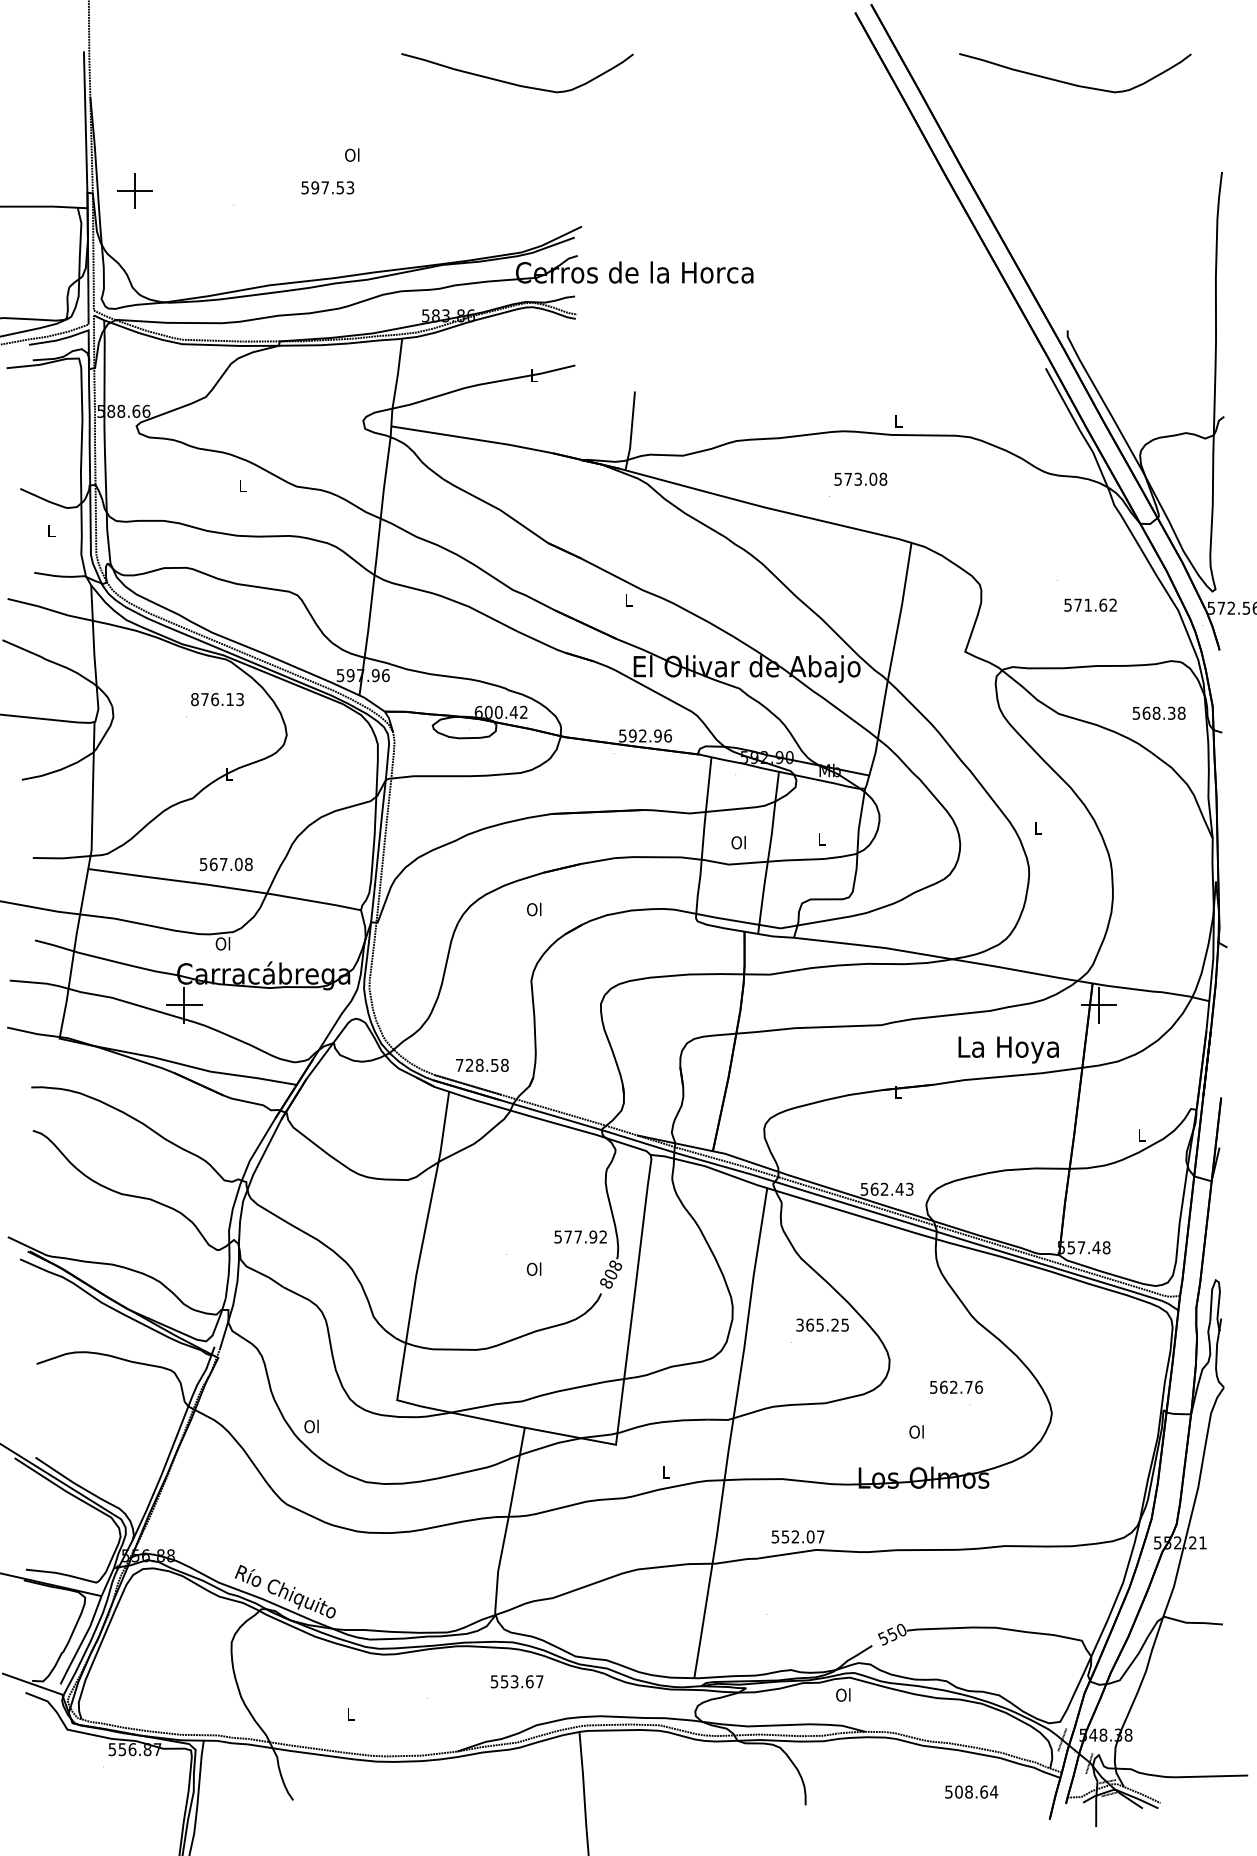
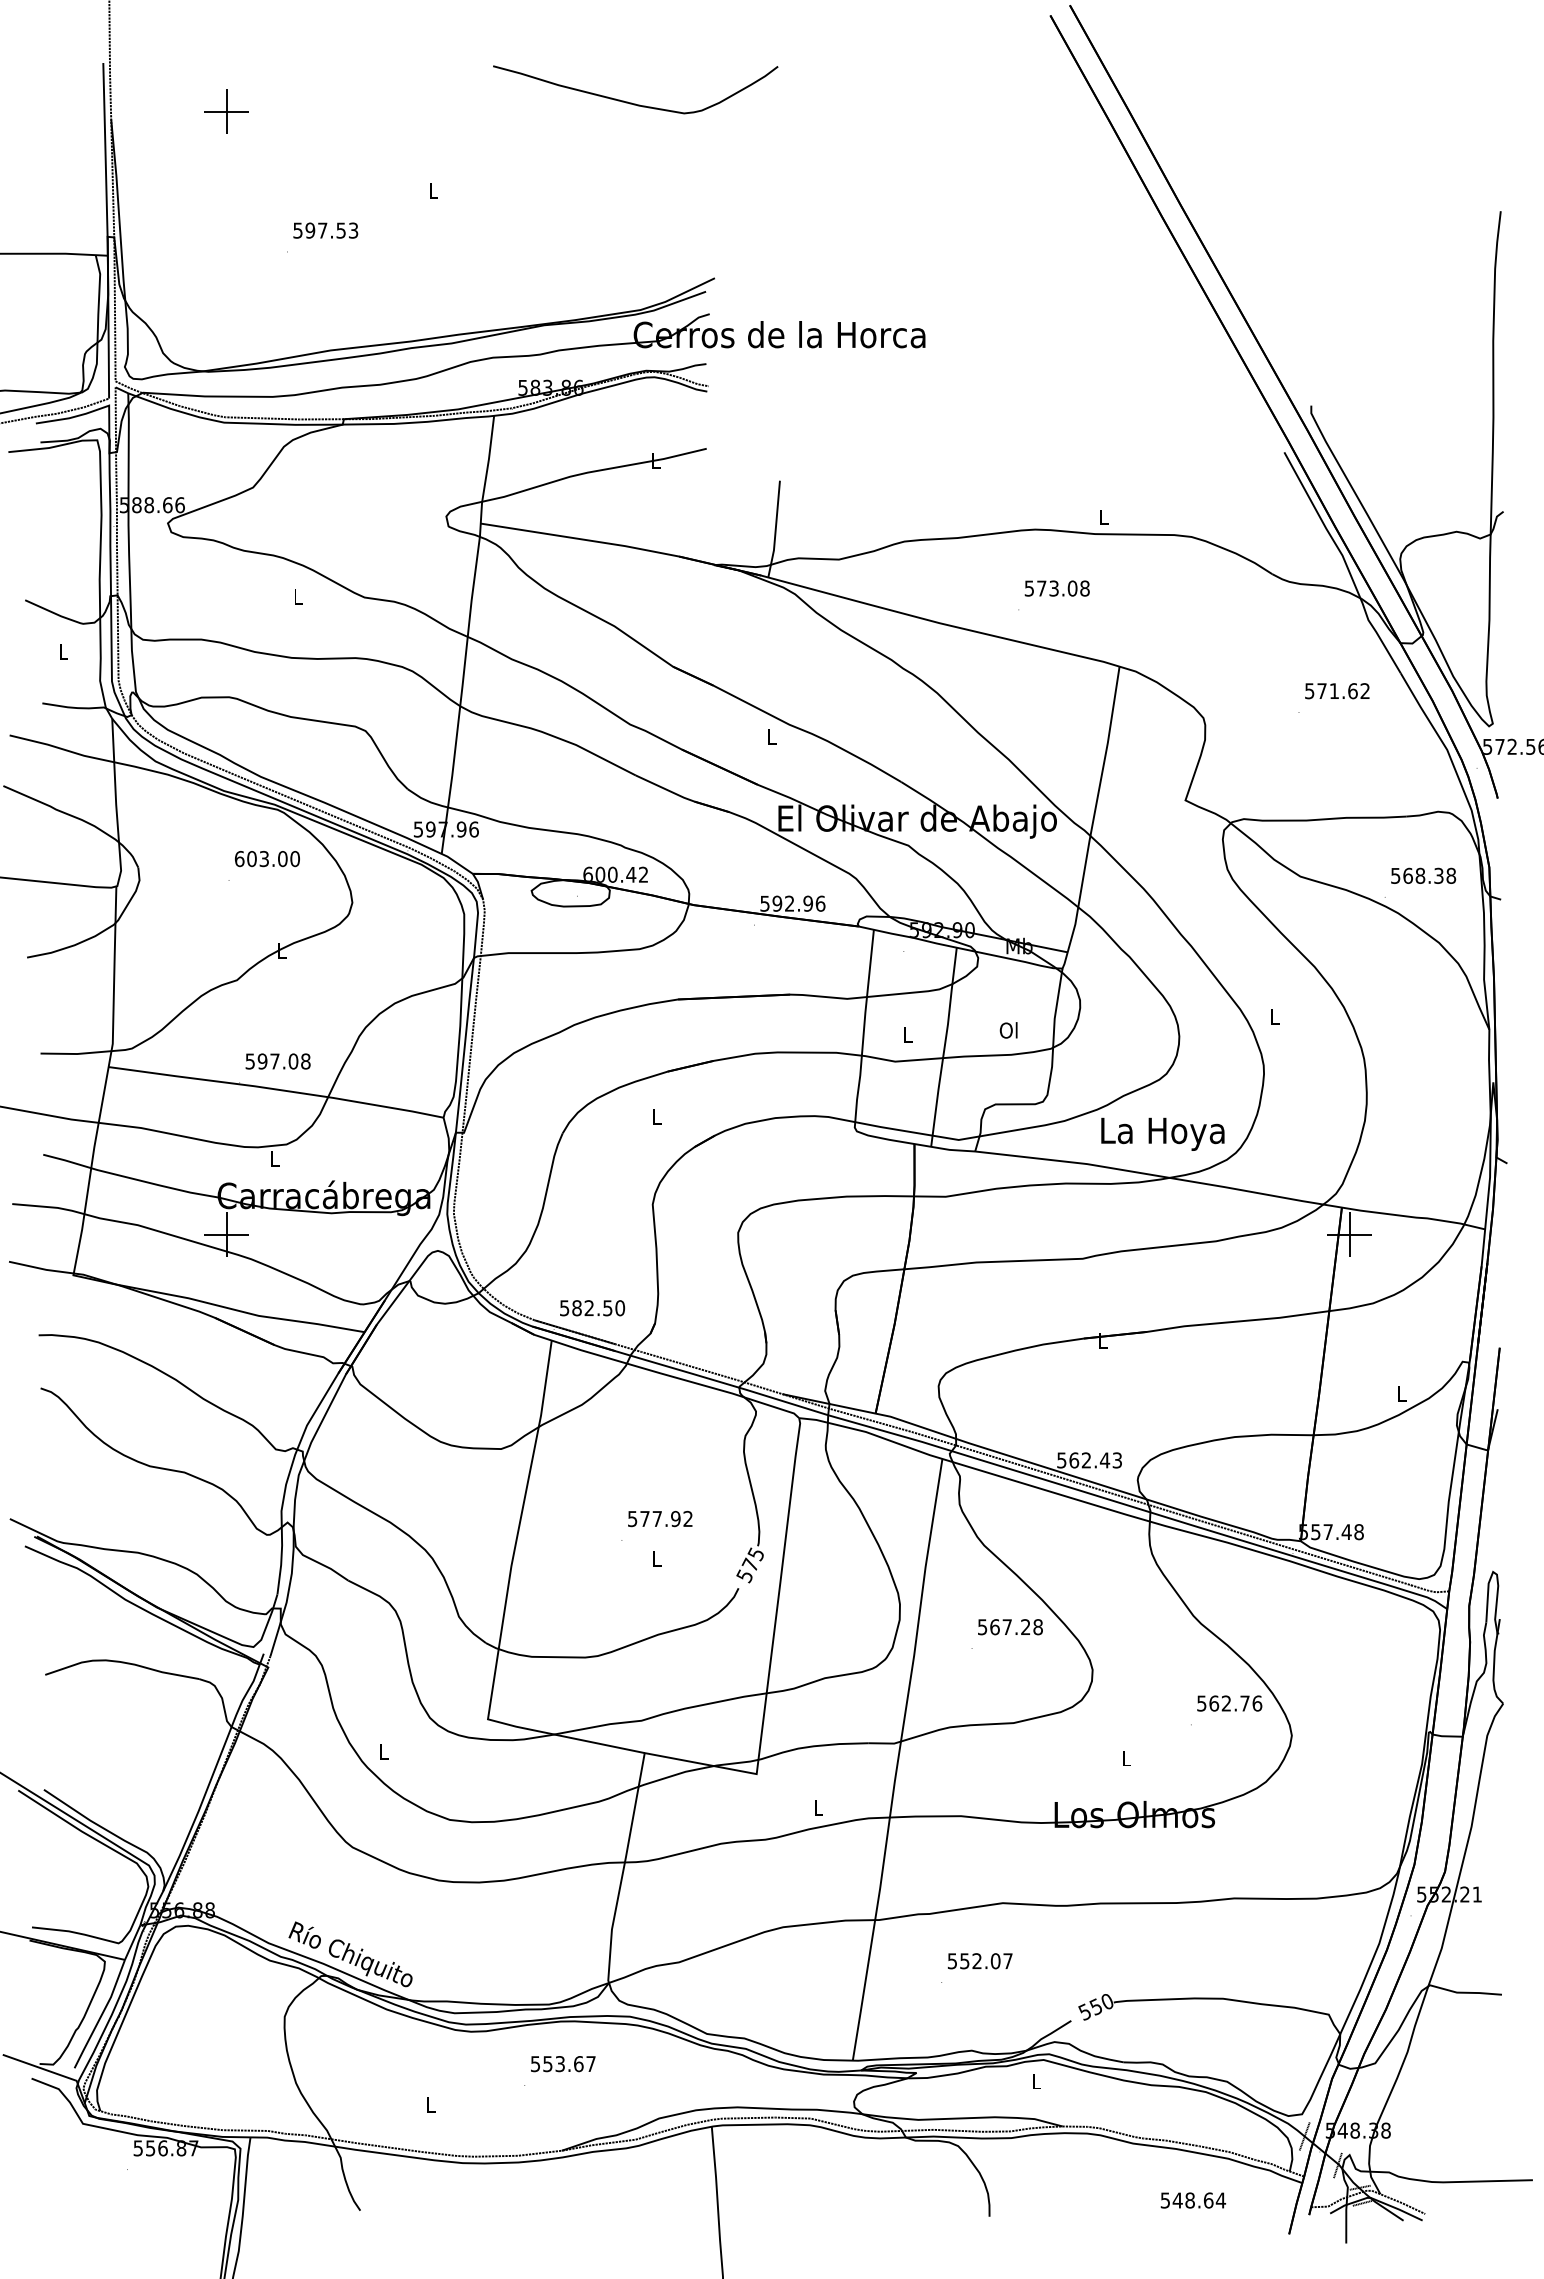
curve: (1071, 83) -> (1316, 102), removed
text: (352, 155) -> (432, 190), Ol -> L
text: (327, 187) -> (325, 230), moved
part: (134, 190) -> (226, 111), moved
text: (1090, 605) -> (1337, 691), moved
text: (216, 699) -> (266, 858), 876.13 -> 603.00
text: (821, 839) -> (1008, 1030), L -> Ol
text: (738, 842) -> (907, 1034), Ol -> L
text: (213, 864) -> (262, 1061), 567.08 -> 597.08
text: (533, 909) -> (655, 1116), Ol -> L
text: (222, 943) -> (273, 1158), Ol -> L
text: (1008, 1049) -> (1162, 1133), moved
text: (482, 1065) -> (592, 1308), 728.58 -> 582.50
text: (580, 1237) -> (660, 1519), moved
text: (533, 1269) -> (655, 1558), Ol -> L
text: (610, 1274) -> (750, 1565), 808 -> 575
text: (822, 1325) -> (1010, 1627), 365.25 -> 567.28
text: (956, 1387) -> (1229, 1703), moved
text: (311, 1426) -> (382, 1751), Ol -> L
text: (916, 1432) -> (1125, 1758), Ol -> L
text: (798, 1537) -> (980, 1961), moved
text: (517, 1682) -> (563, 2064), moved
text: (843, 1695) -> (1035, 2081), Ol -> L
text: (958, 1792) -> (1177, 2200), 508.64 -> 548.64

